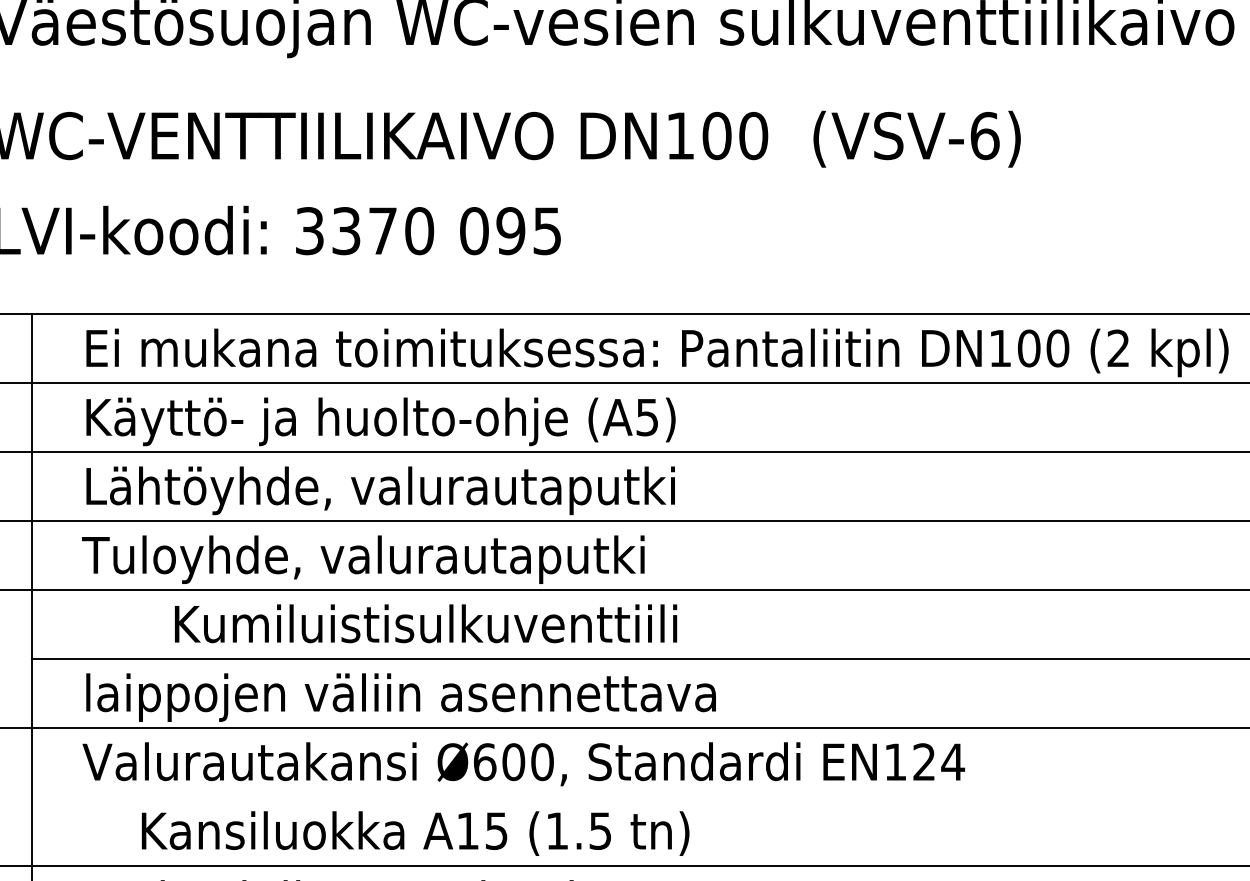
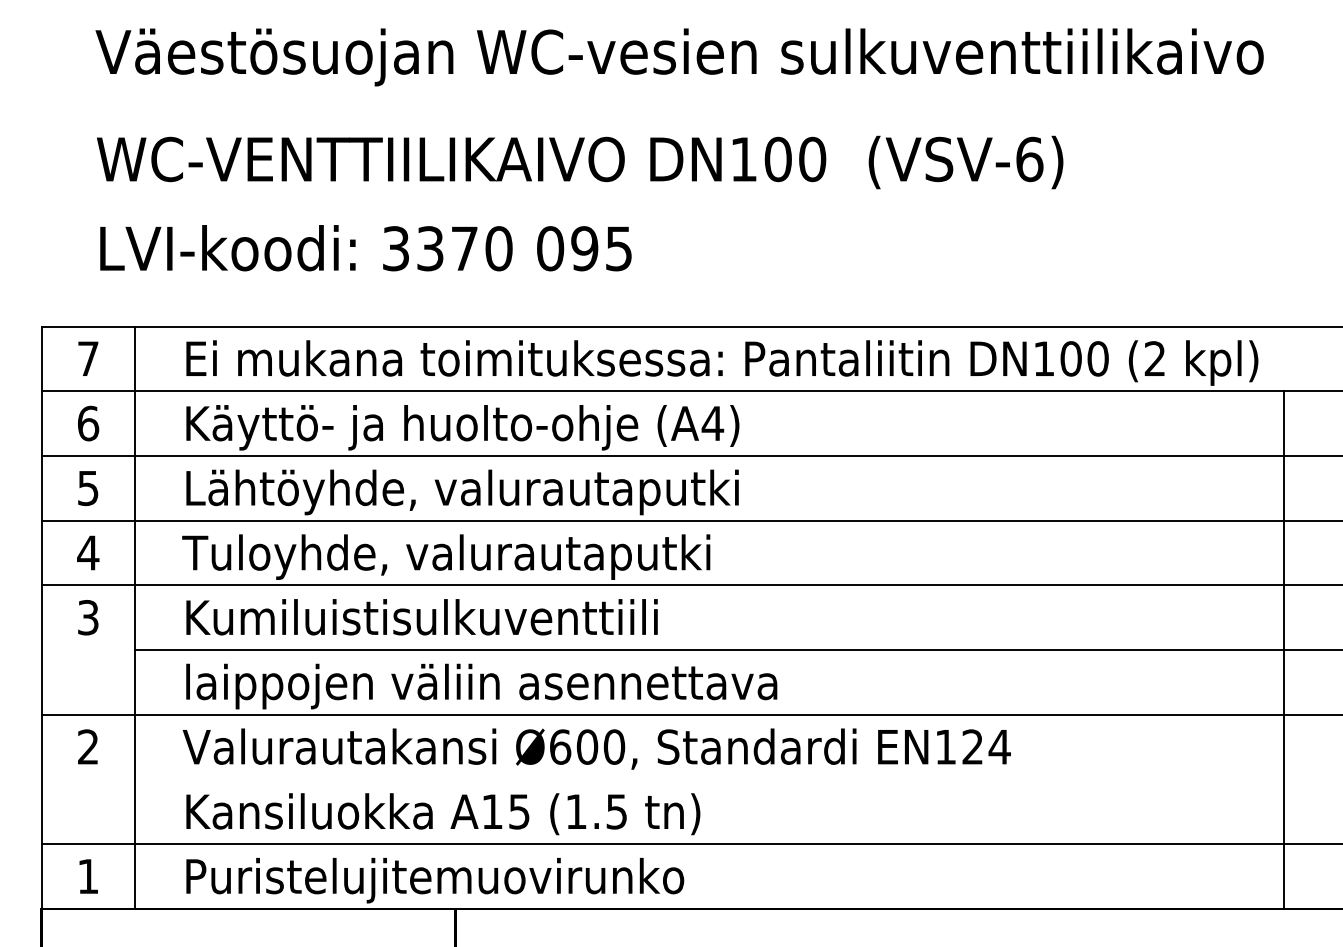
text: (647, 417) -> (712, 423), (A5) -> (A4)
text: (425, 624) -> (421, 617), moved
text: (415, 833) -> (443, 814), moved

